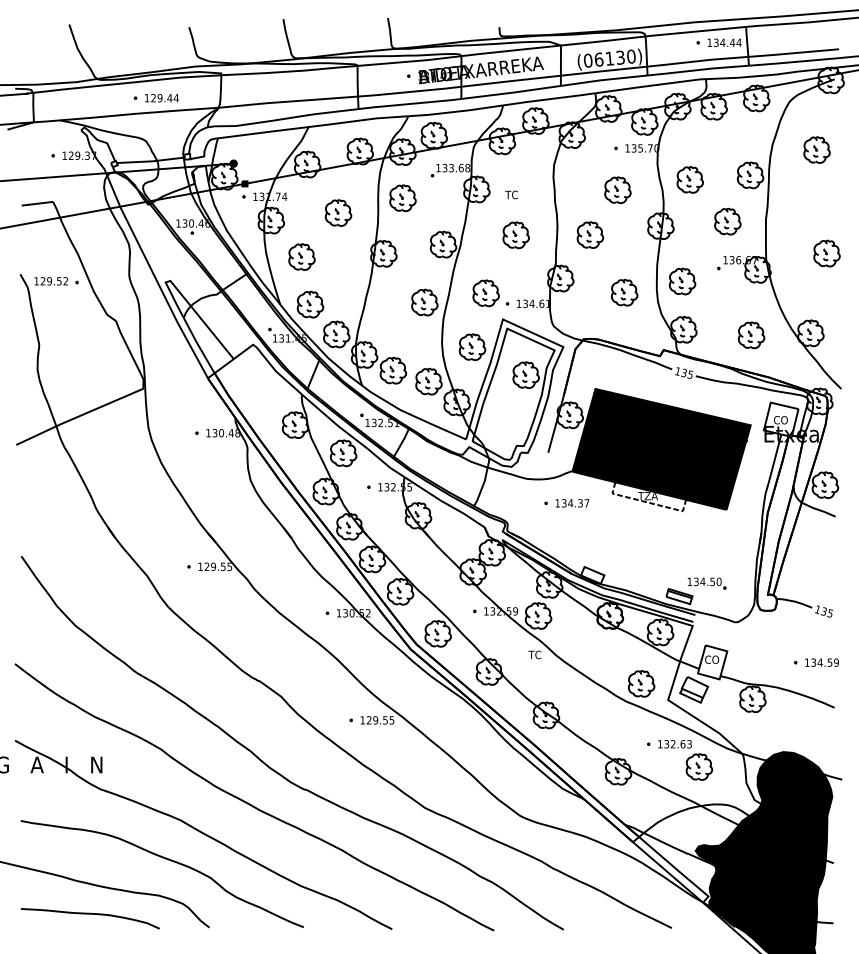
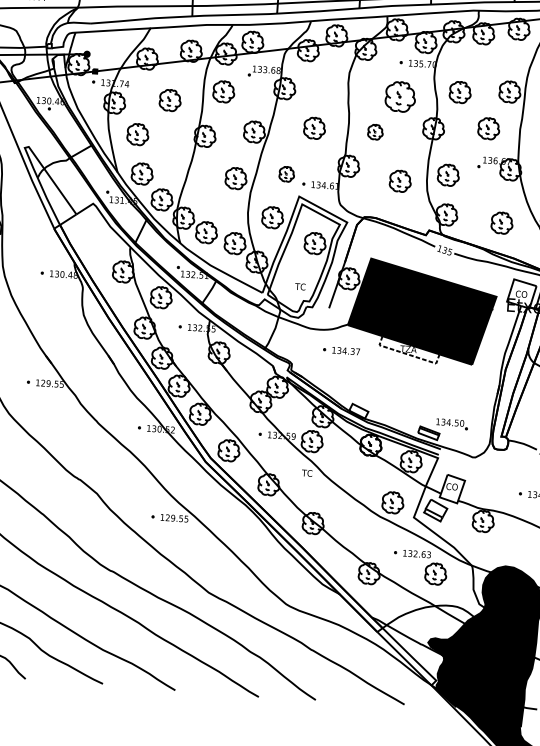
part: (617, 190) -> (400, 97), size x1.4
text: (511, 194) -> (300, 286), moved
part: (590, 234) -> (375, 131), size x0.7
part: (485, 293) -> (286, 174), size x0.7

